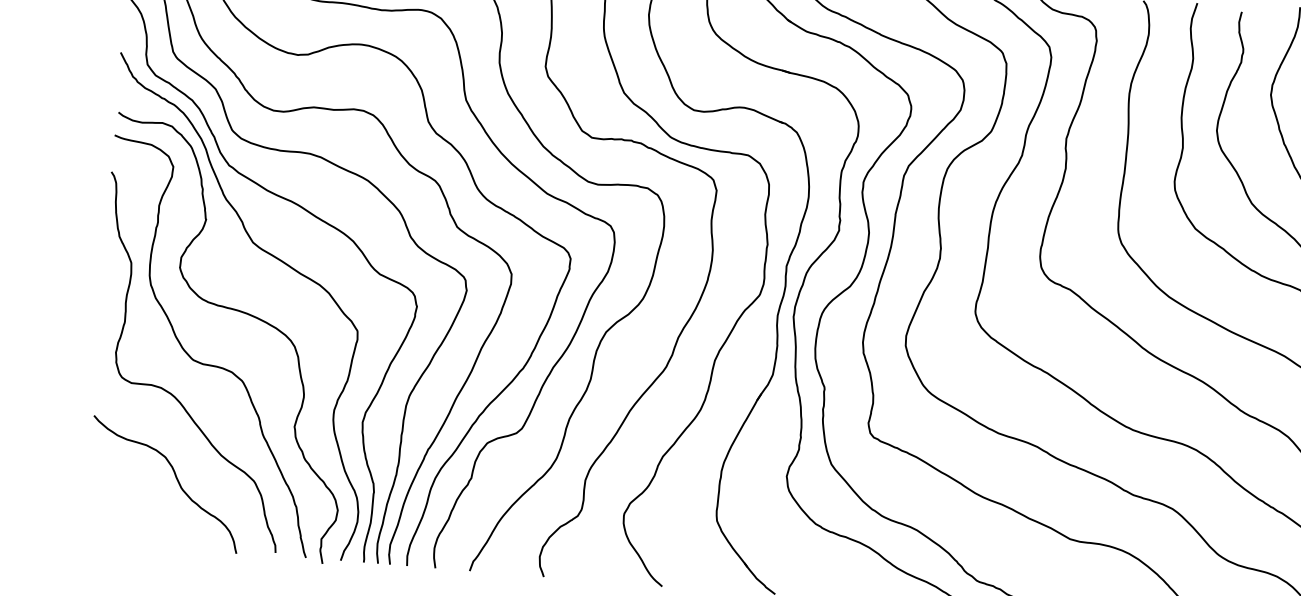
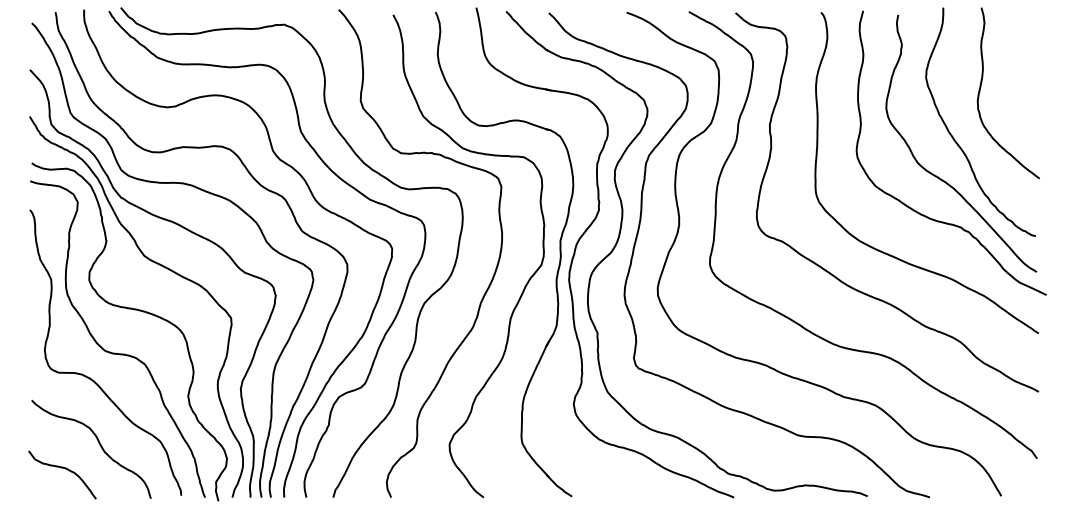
curve: (130, 507) -> (65, 469), added

